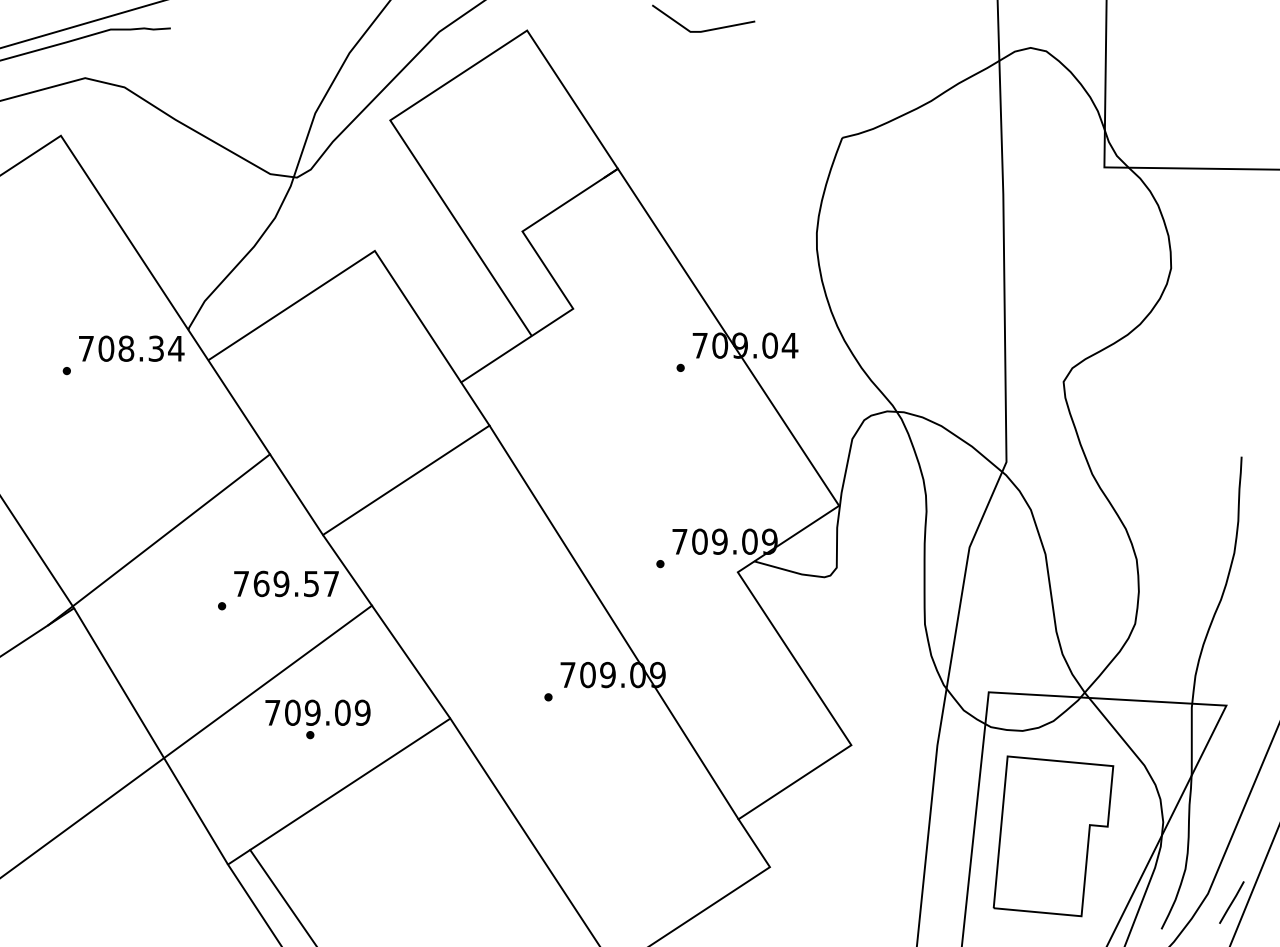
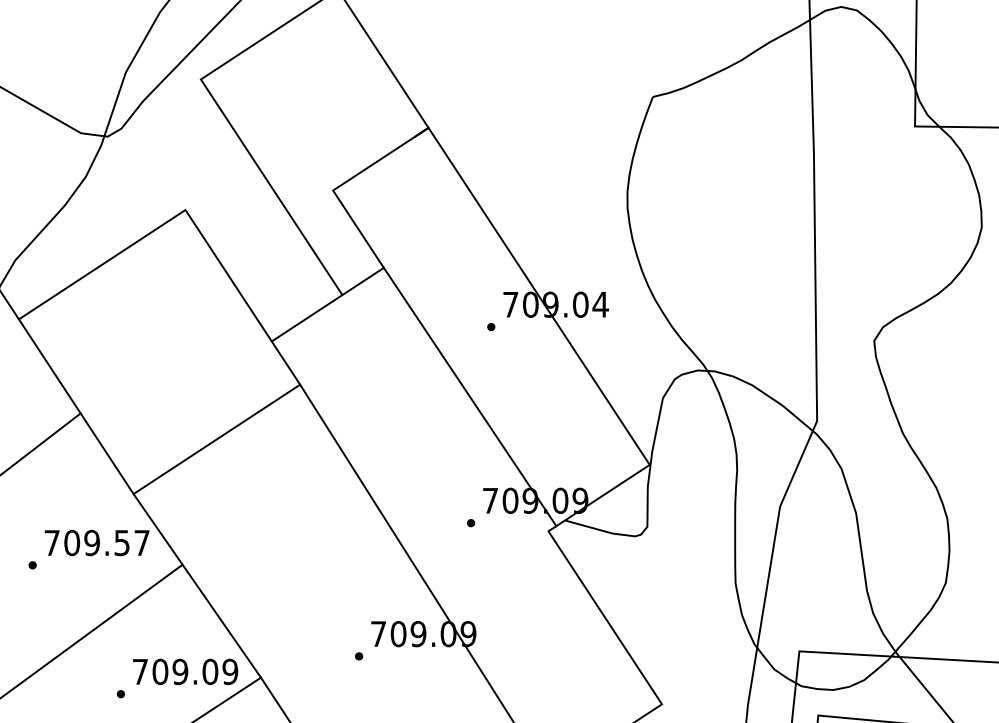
line: (659, 437) -> (470, 396), added
text: (261, 583) -> (72, 542), 769.57 -> 709.57
text: (317, 712) -> (185, 671), moved

